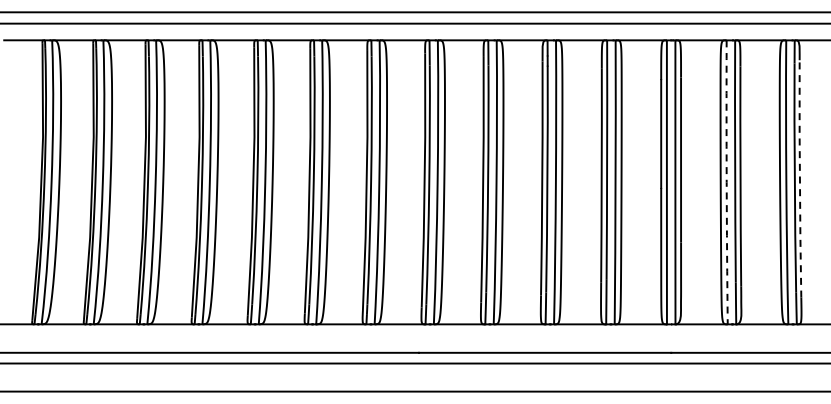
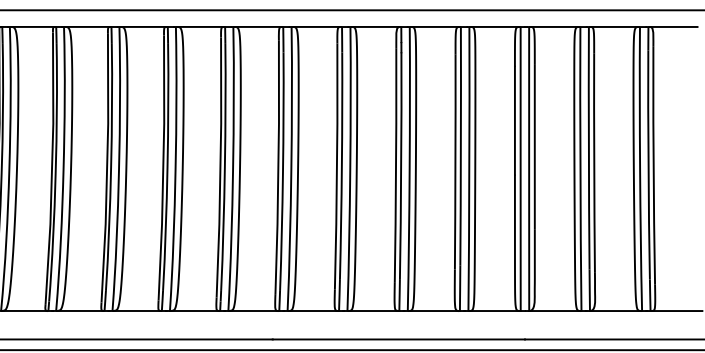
line: (799, 178) -> (653, 165), dashed -> solid
arc: (726, 182) -> (580, 169), dashed -> solid

